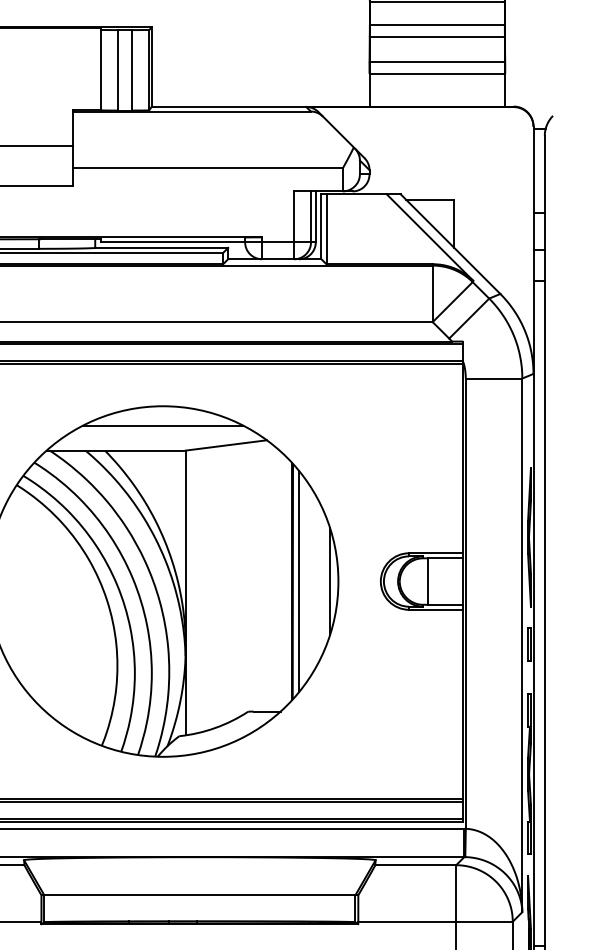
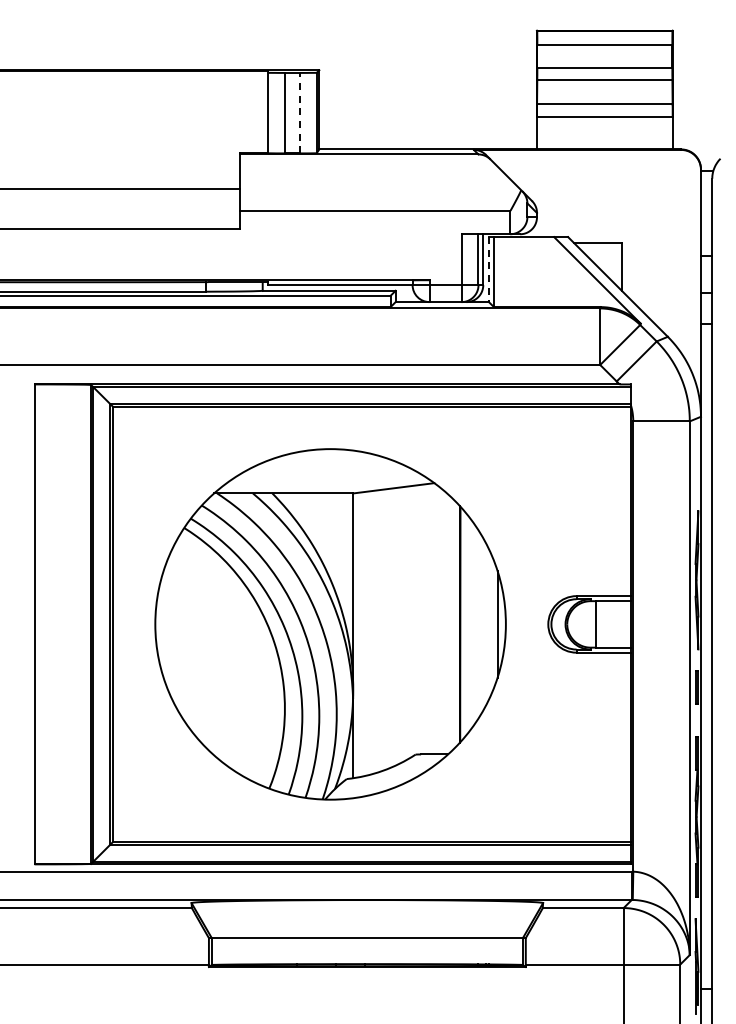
line: (132, 69) -> (299, 112), solid -> dashed
line: (321, 226) -> (488, 269), solid -> dashed
line: (163, 425) -> (330, 468), removed
line: (299, 581) -> (466, 624), removed

